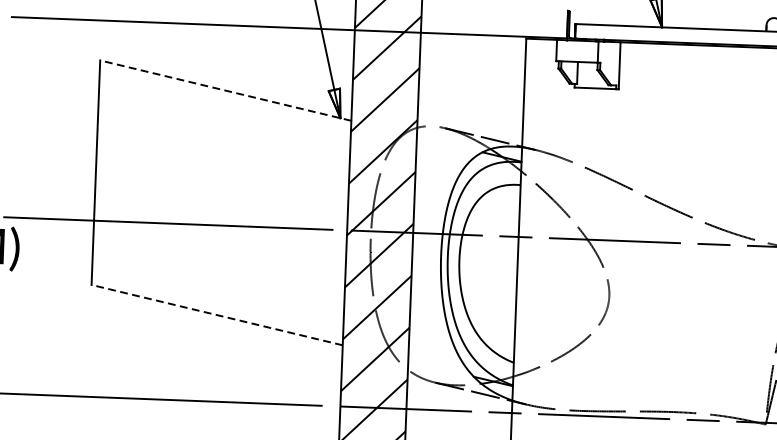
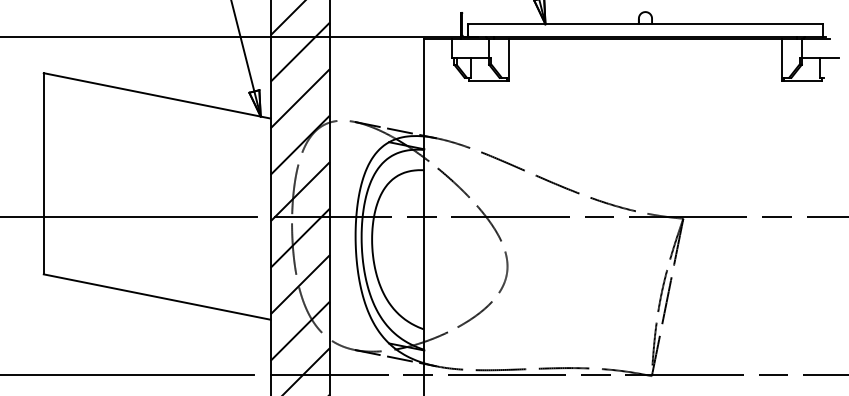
line: (226, 90) -> (157, 95), dashed -> solid
line: (217, 315) -> (157, 297), dashed -> solid

